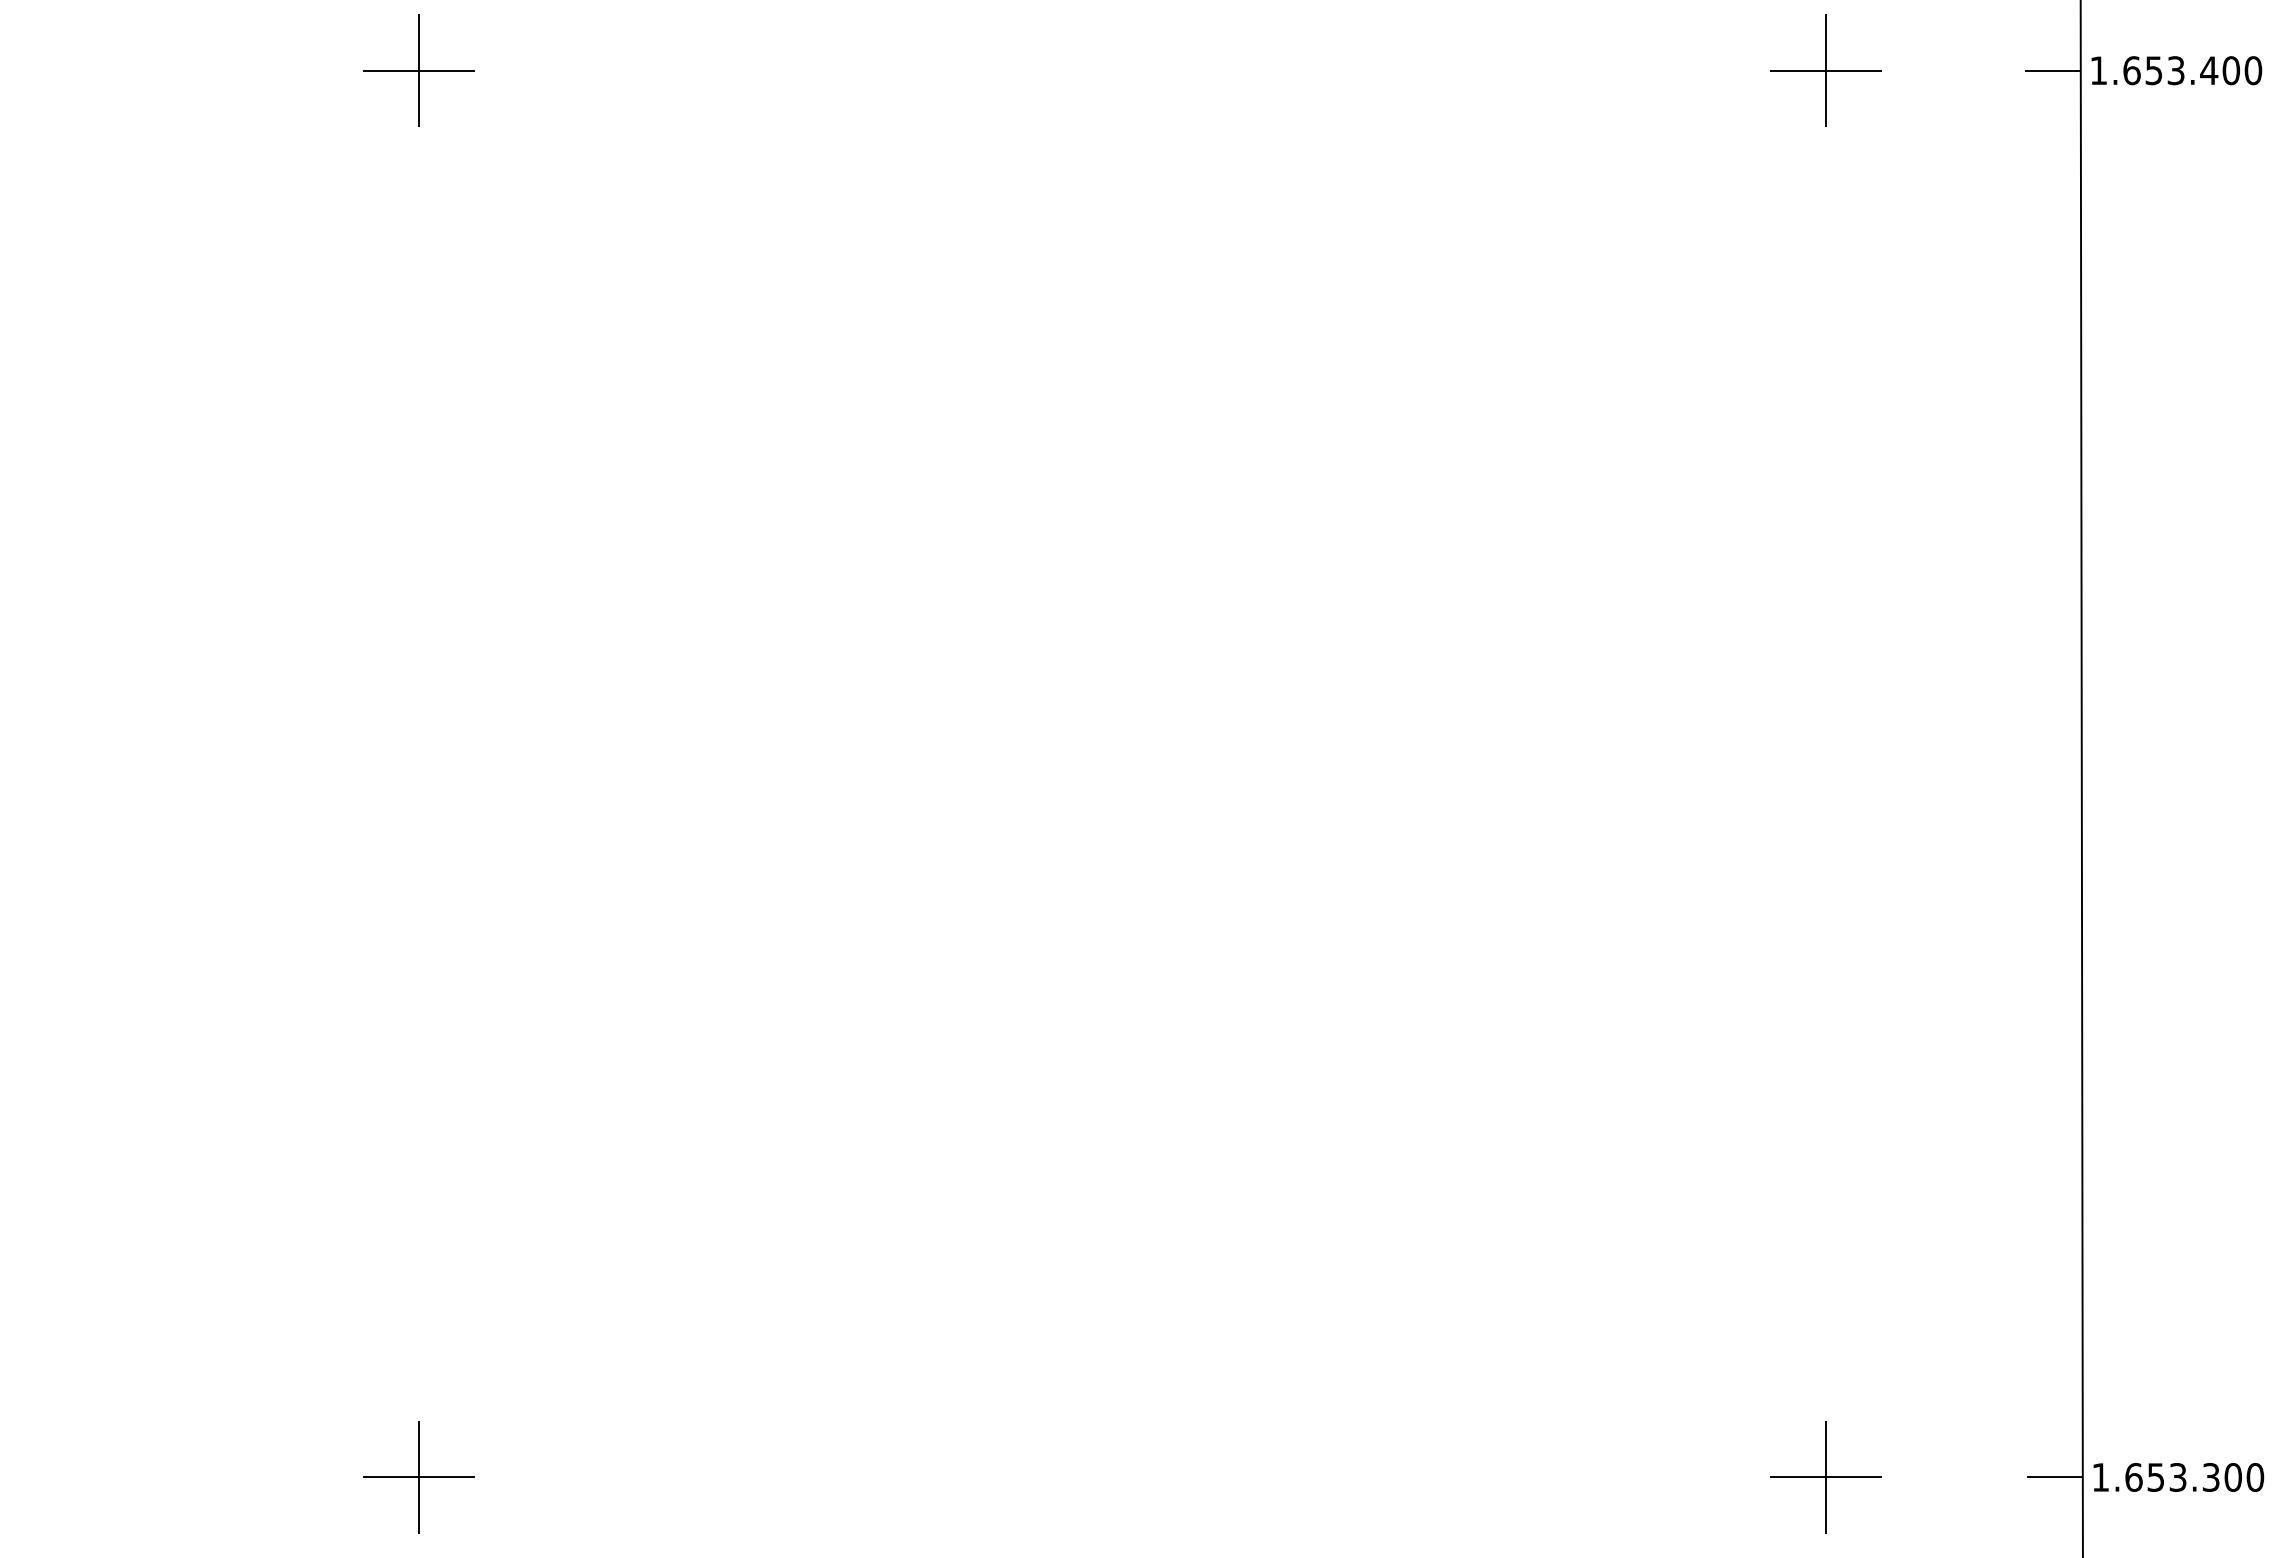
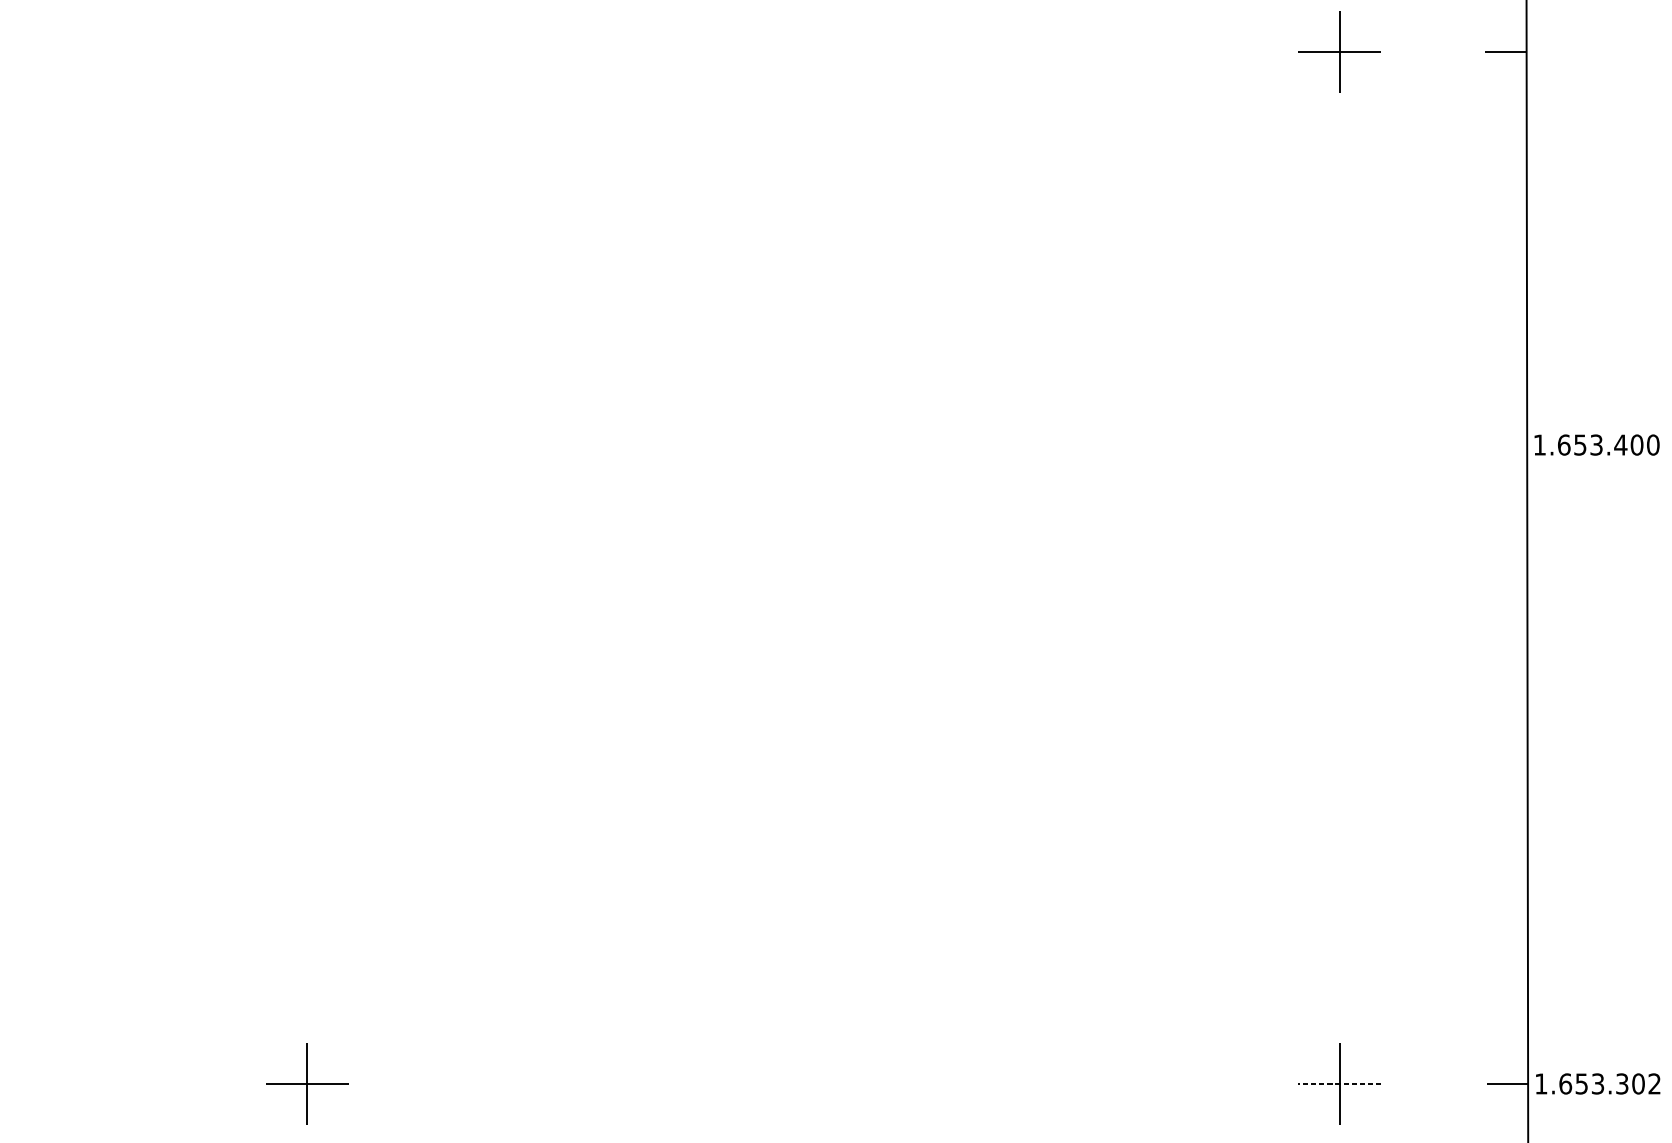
part: (418, 70) -> (307, 51), removed
text: (2176, 70) -> (1596, 444), moved
line: (1825, 1477) -> (1339, 1083), solid -> dashed
text: (2255, 1477) -> (1654, 1083), 1.653.300 -> 1.653.302

